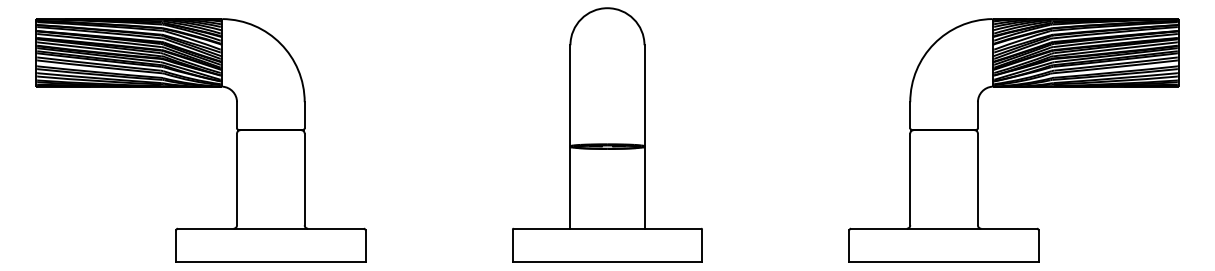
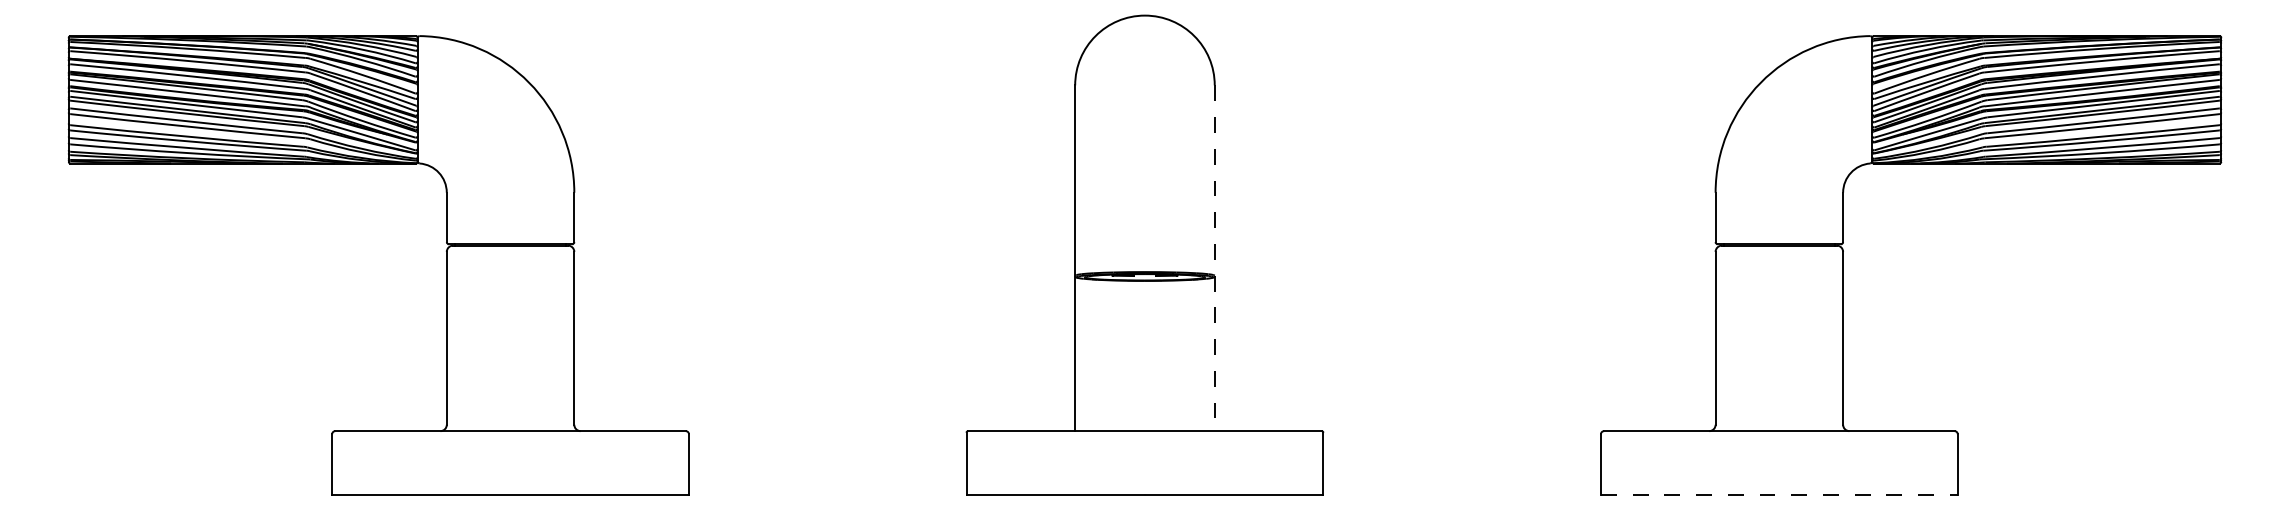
line: (644, 136) -> (1214, 257), solid -> dashed
line: (944, 262) -> (1780, 494), solid -> dashed

